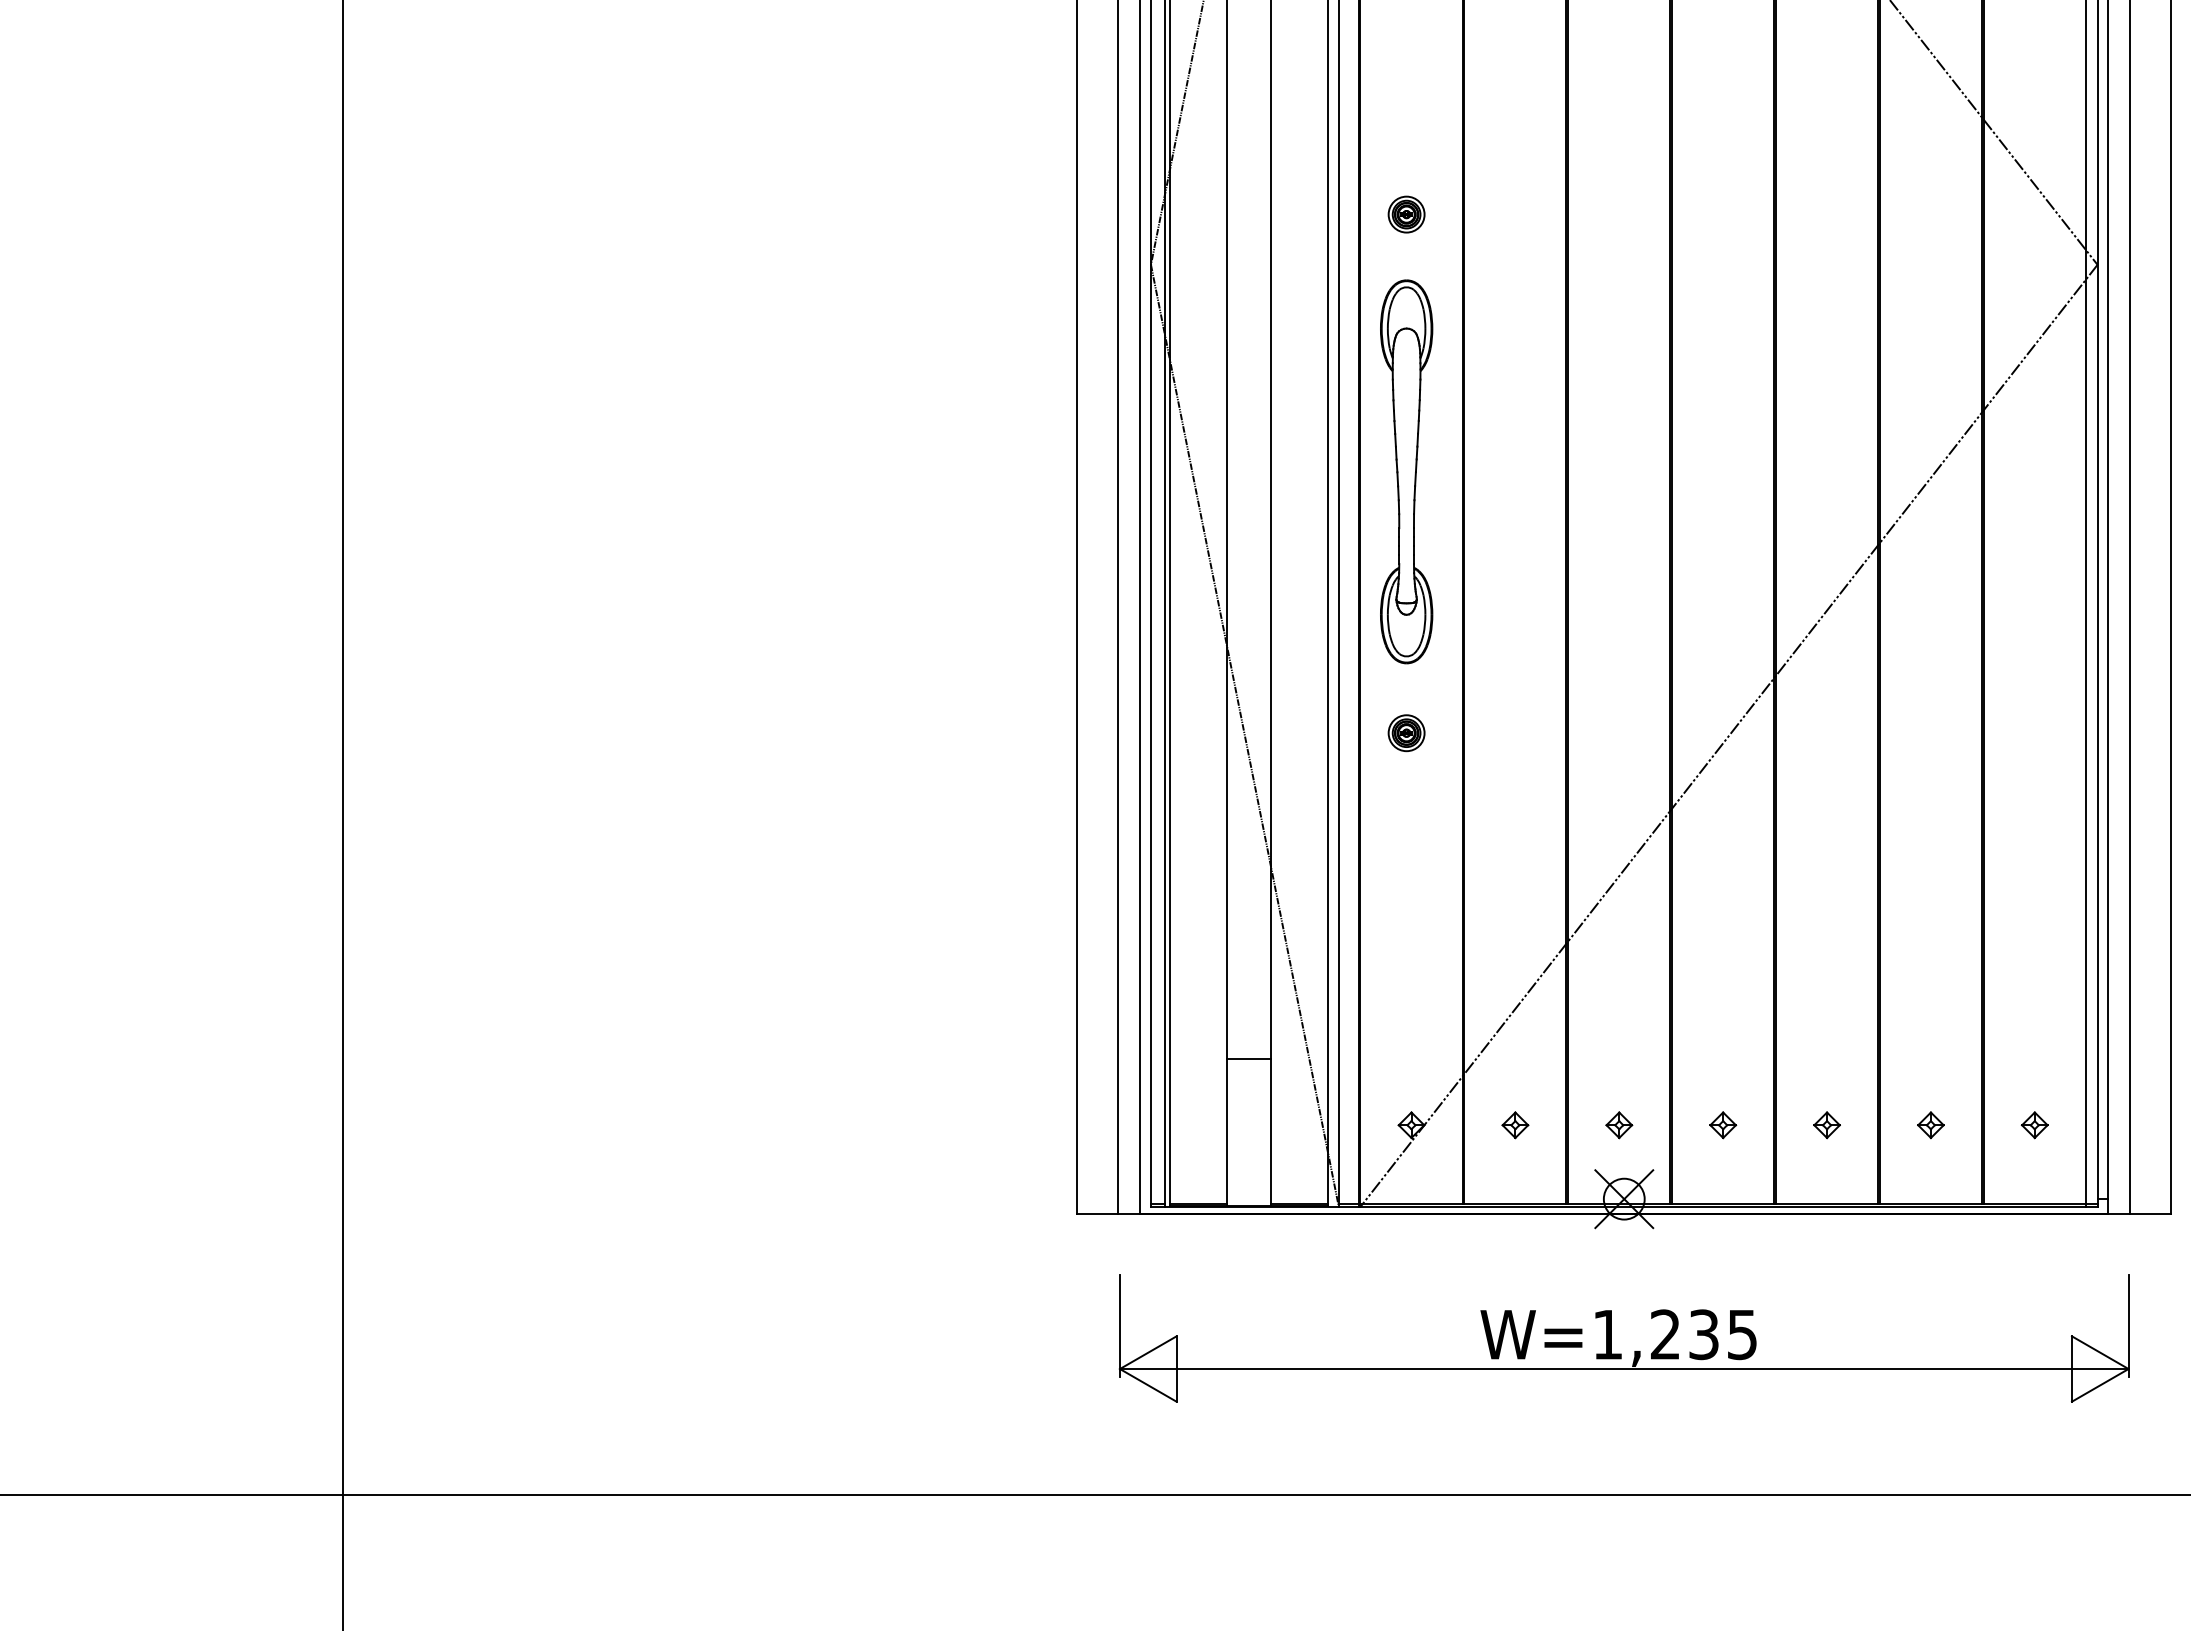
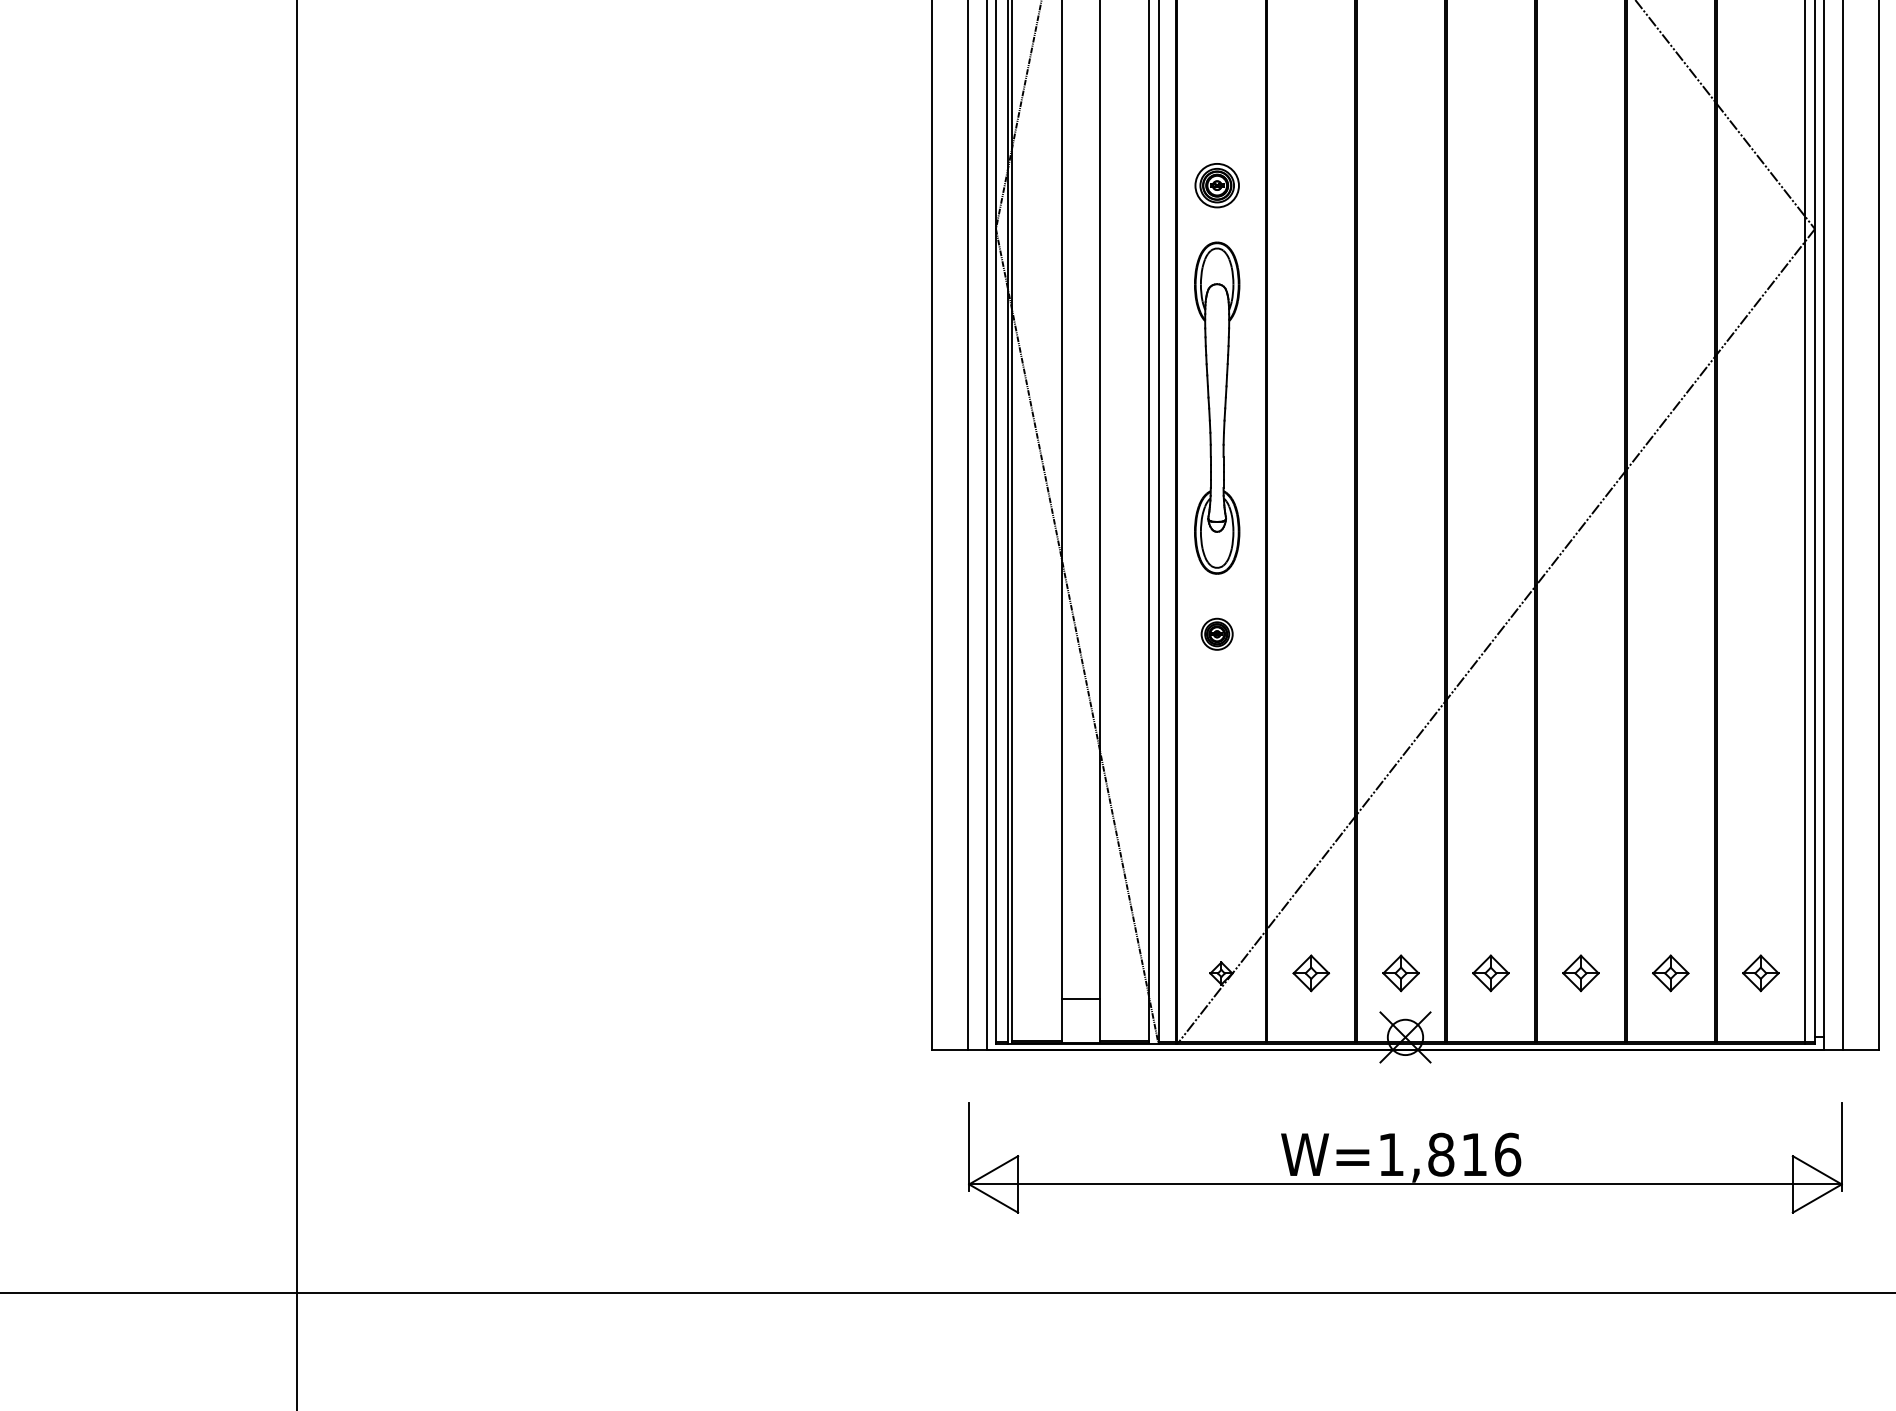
part: (1406, 214) -> (1217, 185), size x1.4
line: (1248, 1058) -> (1080, 998), moved
part: (1515, 1125) -> (1311, 973), size x1.6
part: (1619, 1125) -> (1401, 973), size x1.6
part: (1723, 1125) -> (1491, 973), size x1.6
part: (1826, 1125) -> (1580, 973), size x1.6
part: (1930, 1125) -> (1670, 973), size x1.6
part: (2034, 1125) -> (1760, 973), size x1.6
text: (1704, 1334) -> (1474, 1154), W=1,235 -> W=1,816

